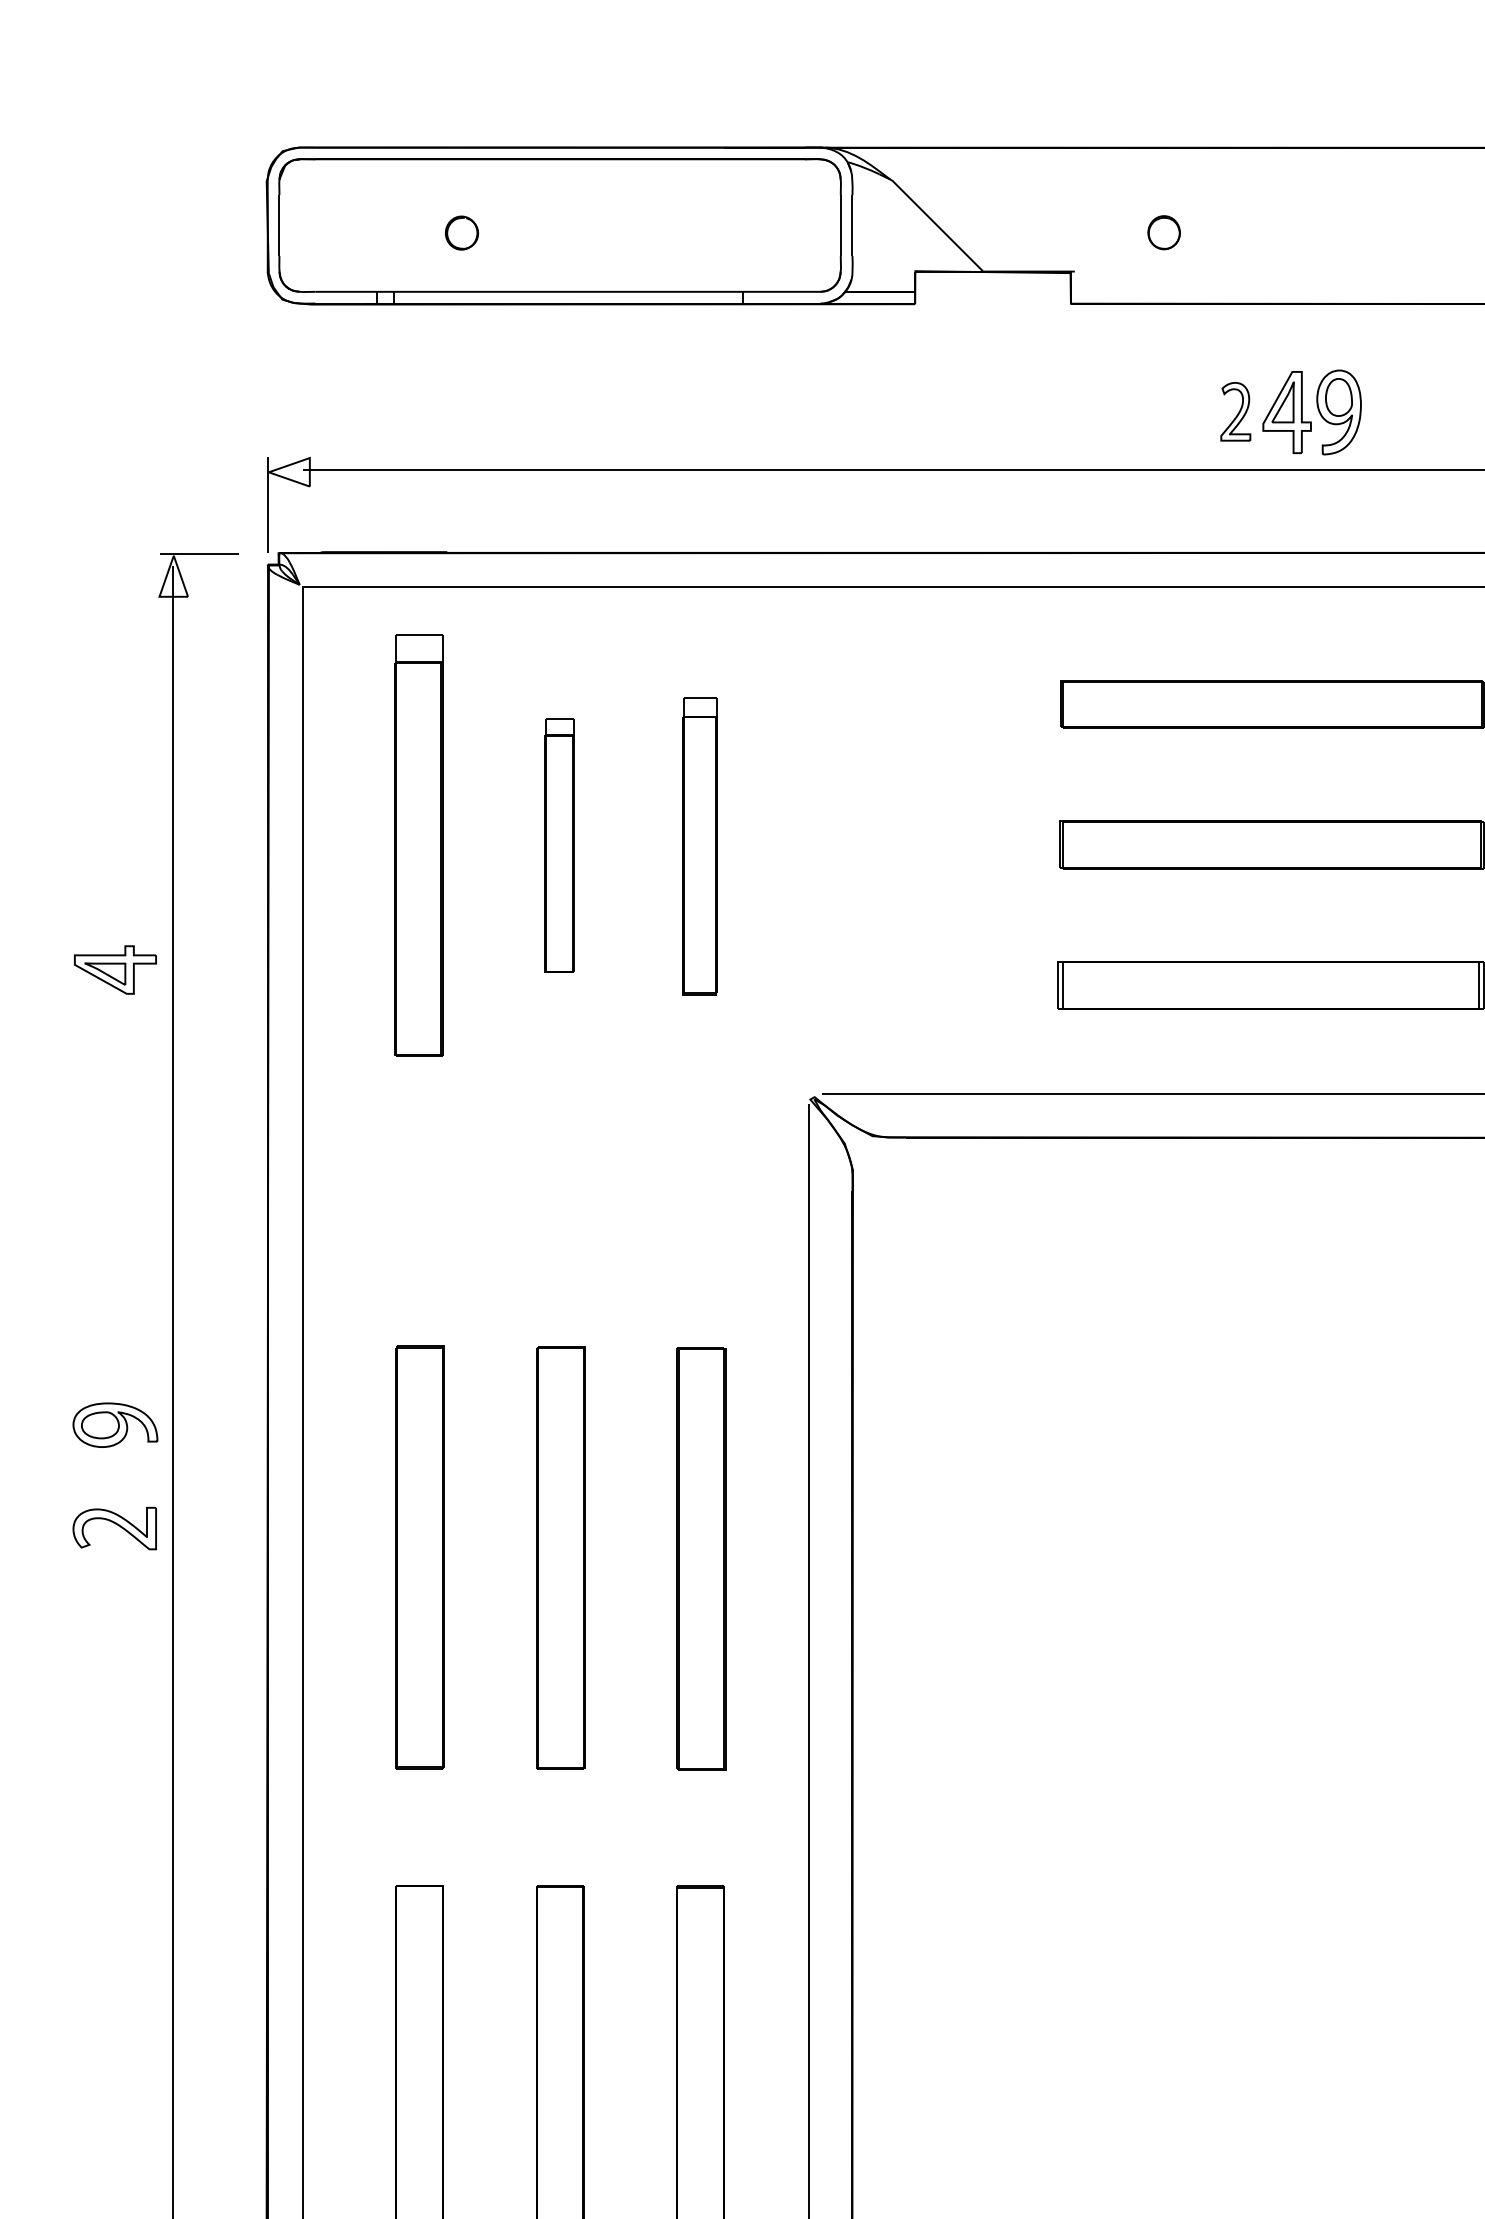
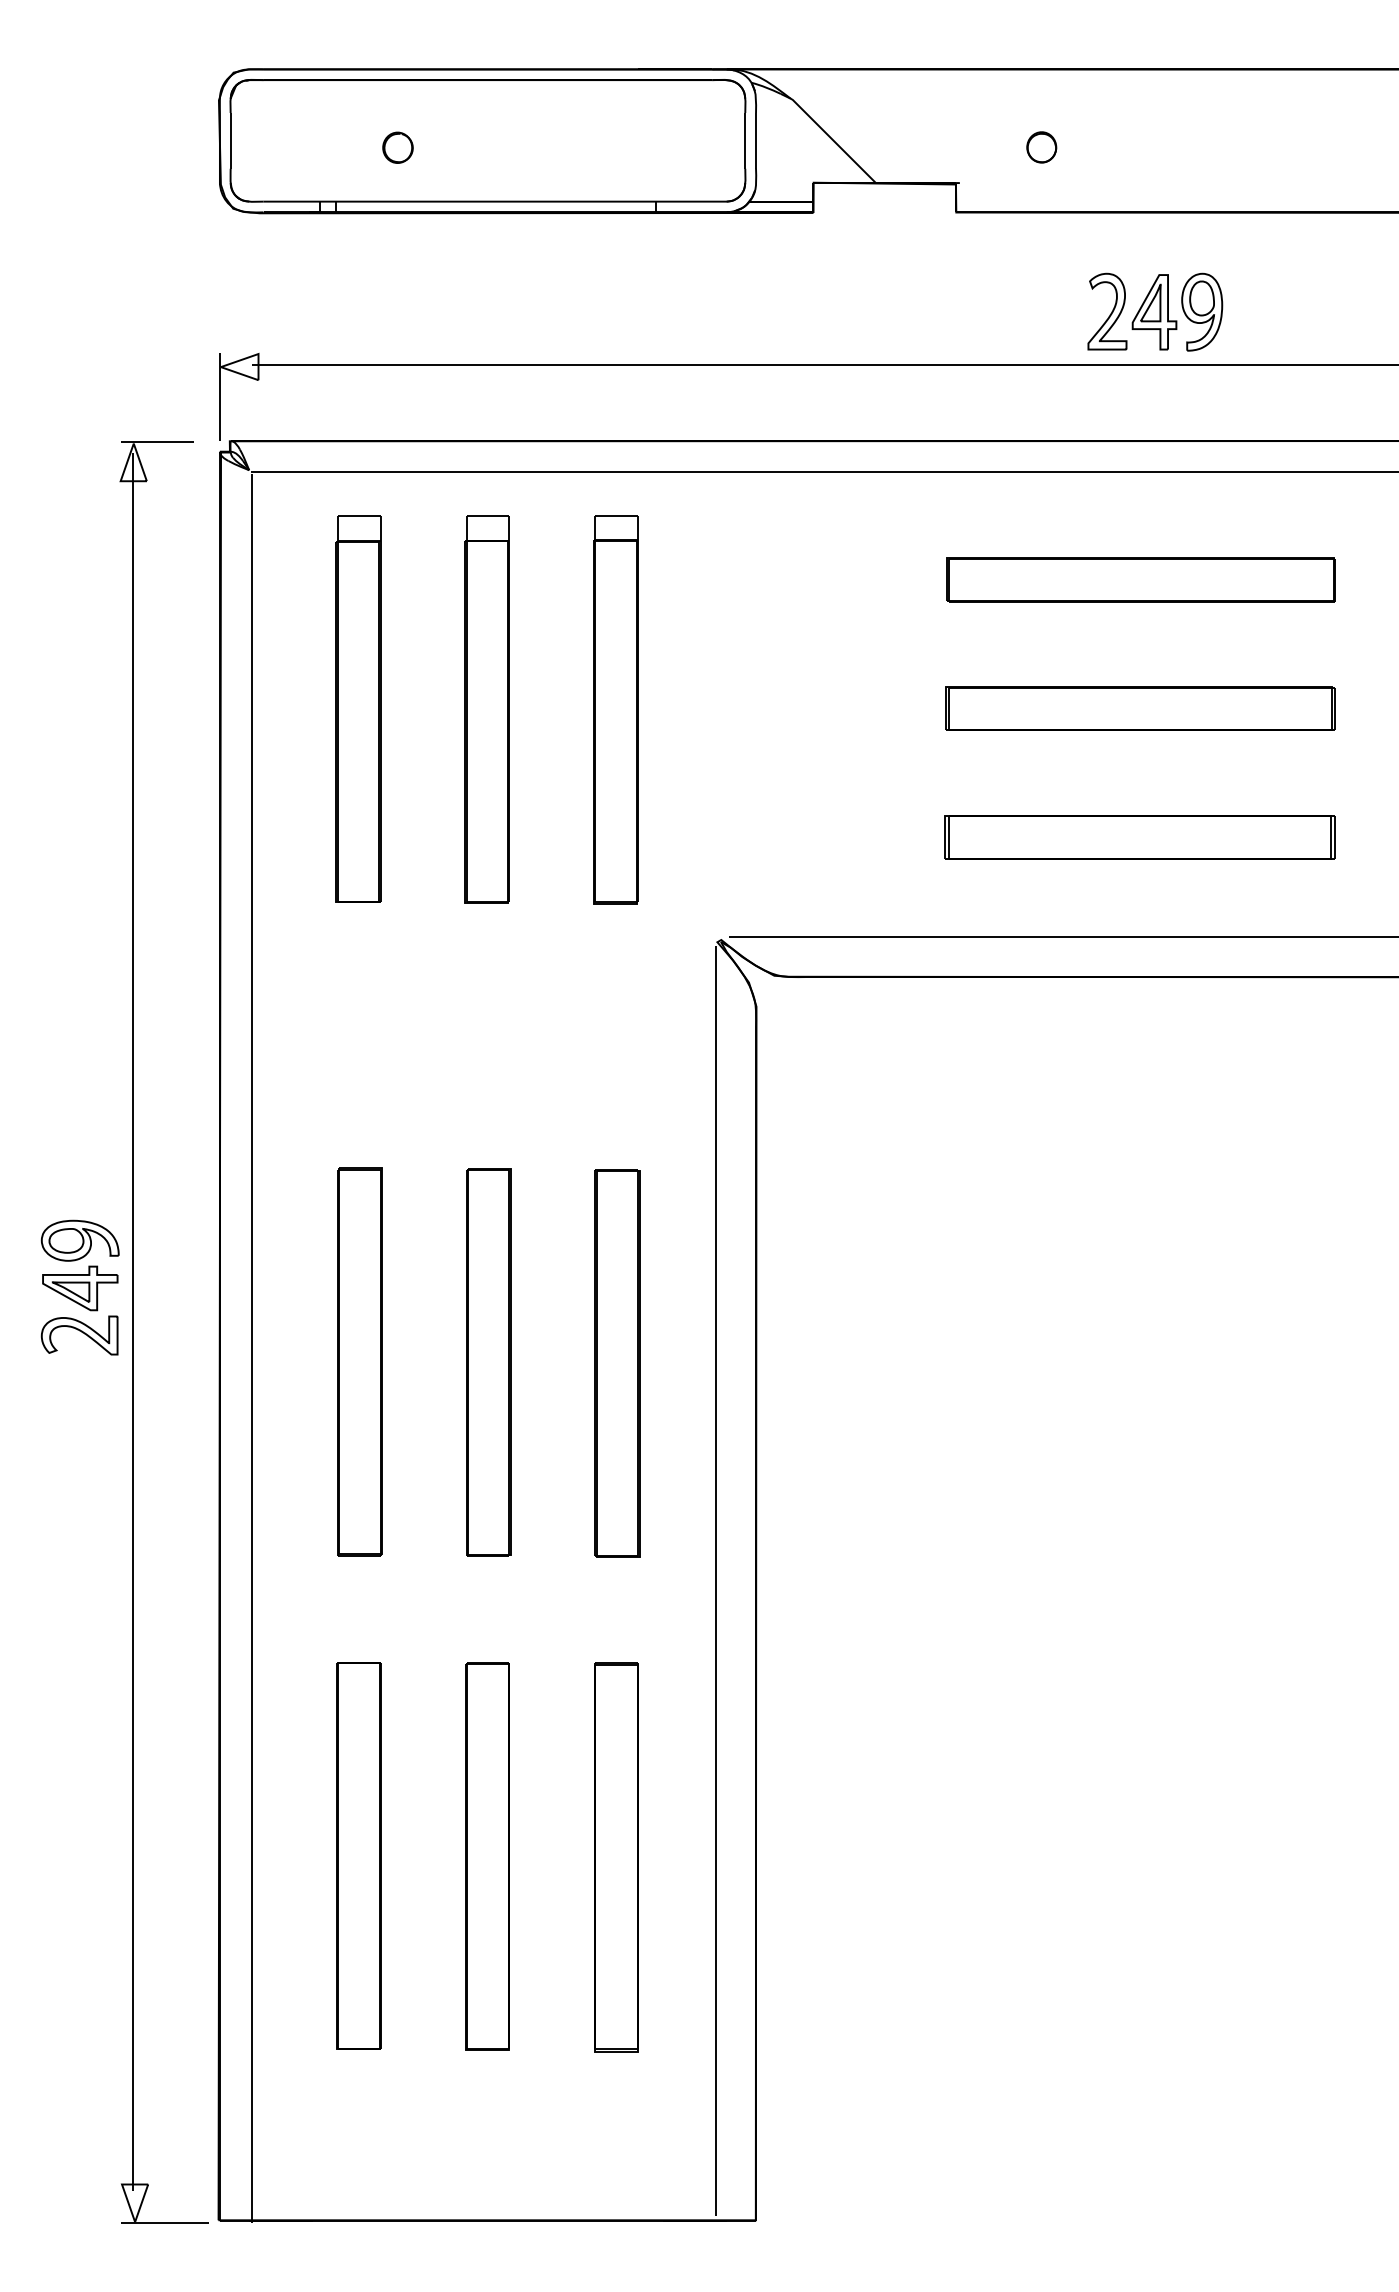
part: (1235, 411) -> (1107, 311), size x1.43
part: (558, 845) -> (486, 709), size x1.67
part: (699, 845) -> (615, 709), size x1.43
part: (115, 970) -> (80, 1288), moved

